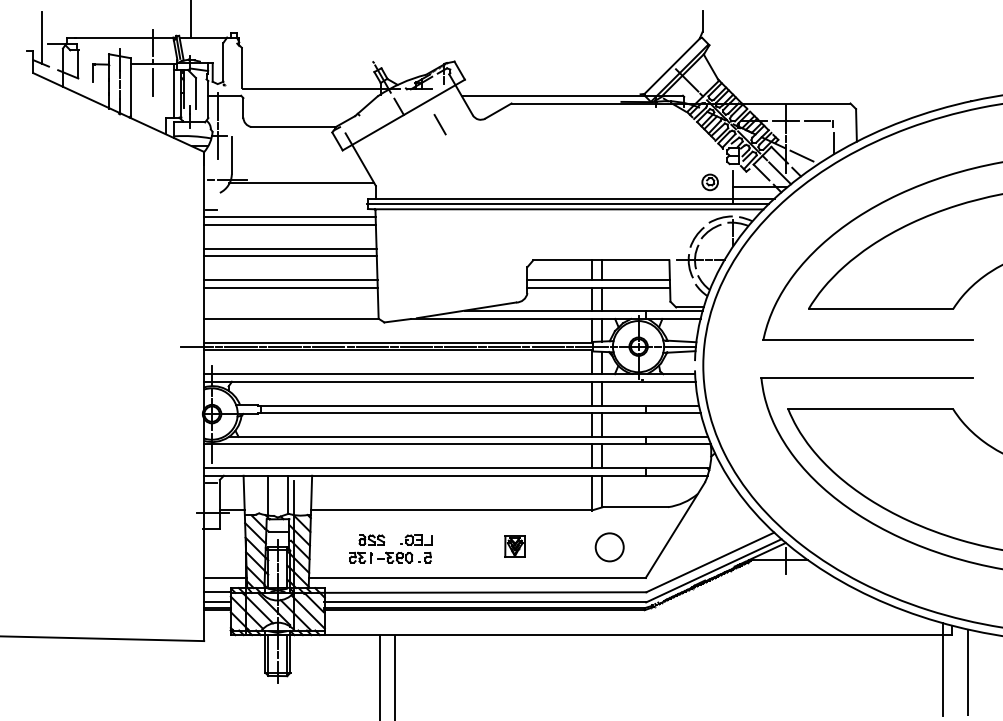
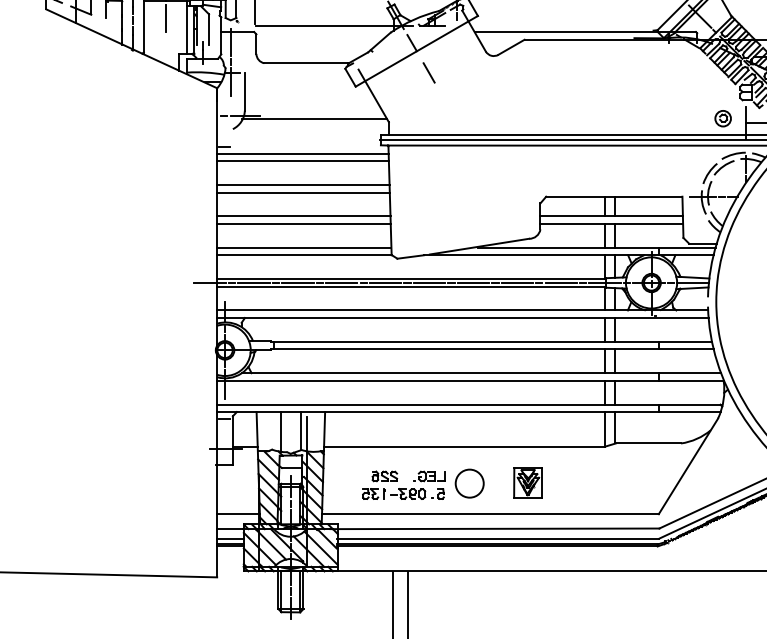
line: (439, 124) -> (428, 72), moved
line: (291, 311) -> (304, 247), added
part: (514, 546) -> (527, 482), size x1.43
circle: (609, 547) -> (469, 483), moved

